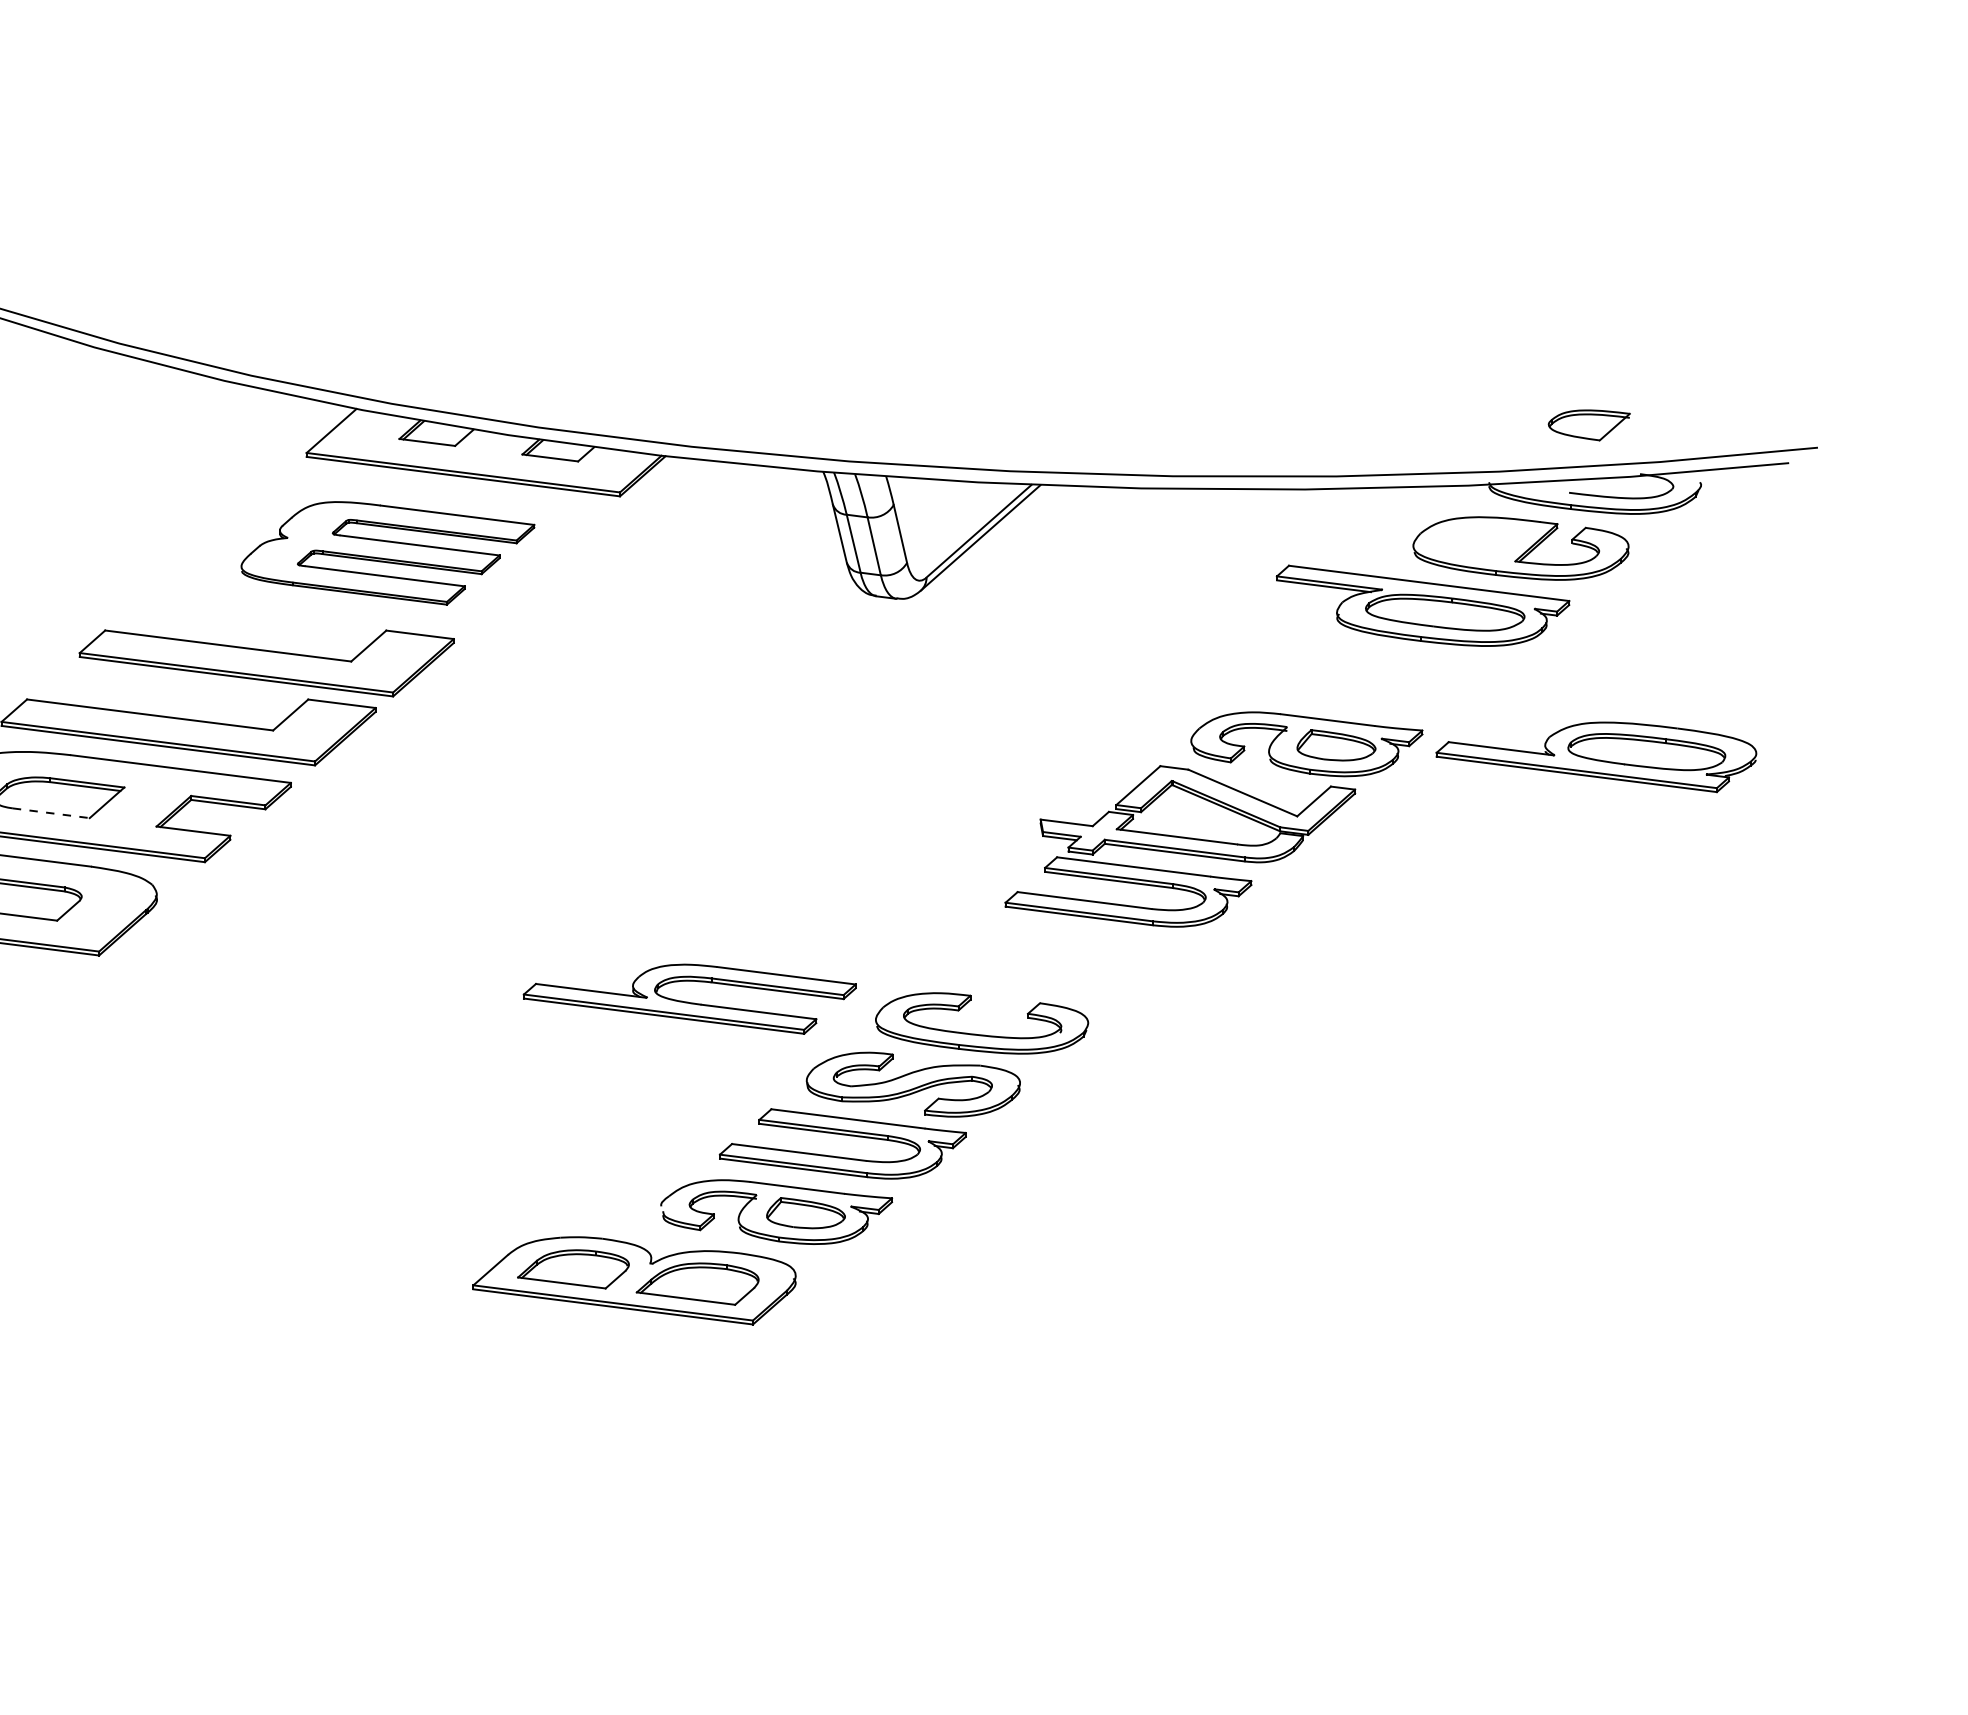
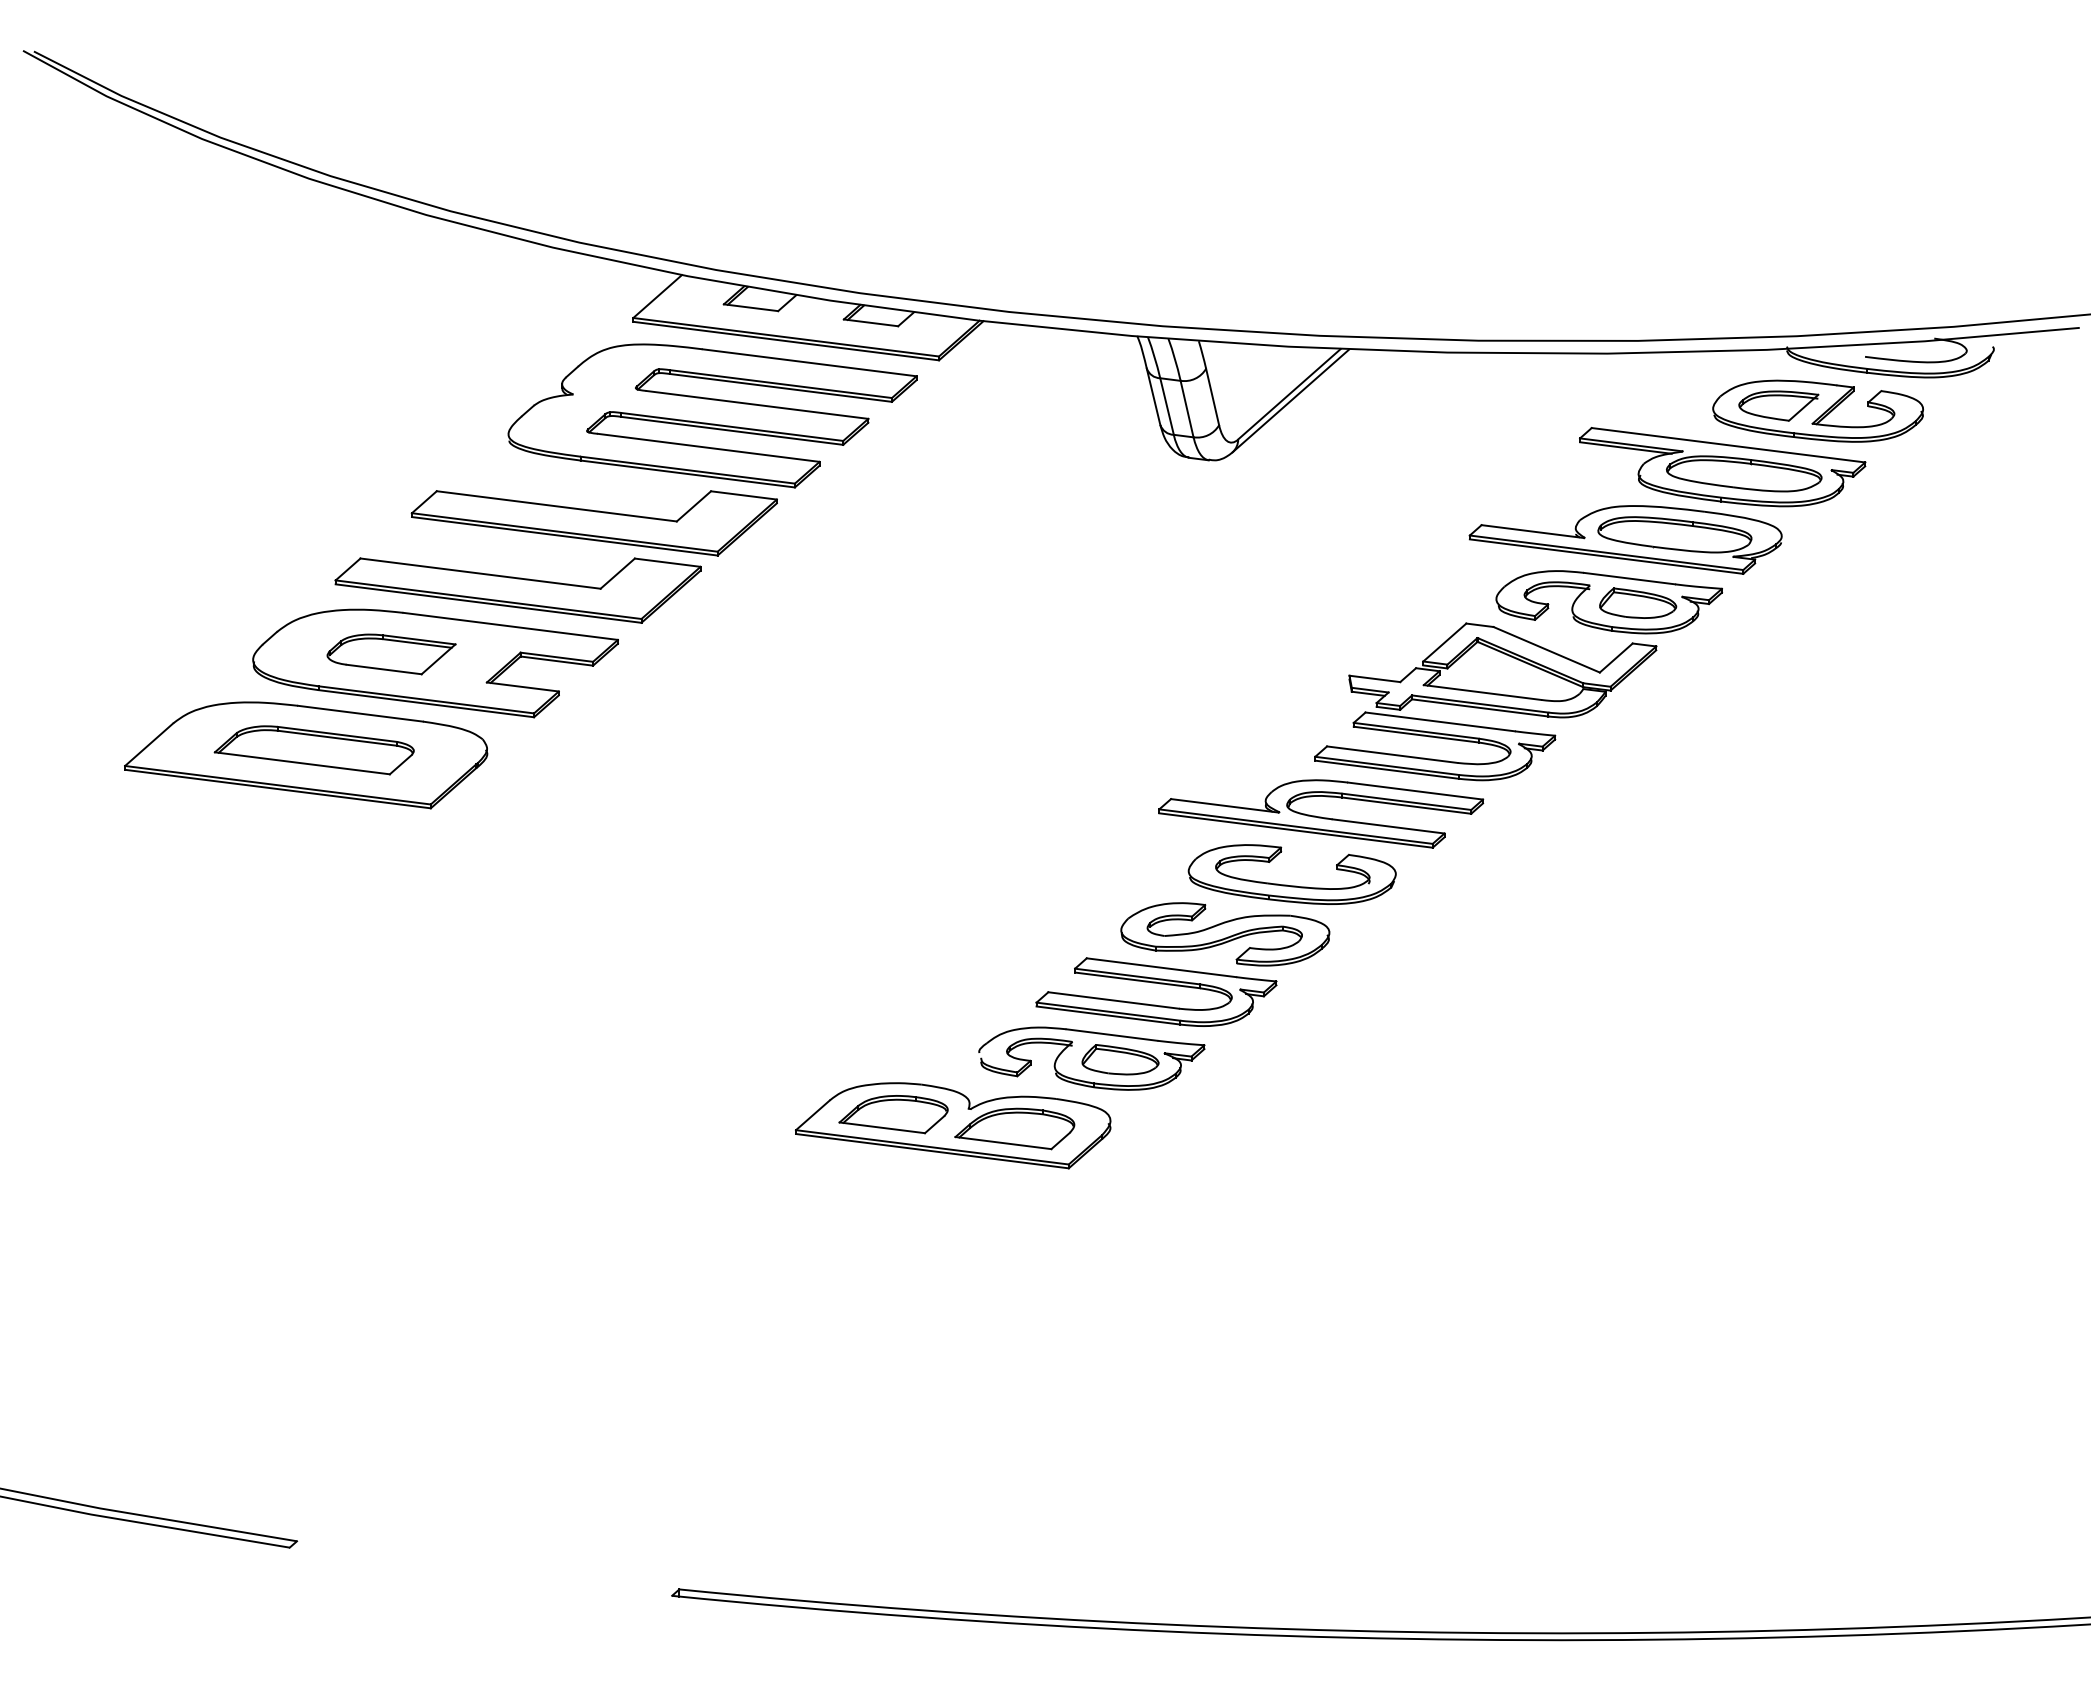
part: (1589, 424) -> (1778, 405), moved
part: (387, 552) -> (712, 415), size x1.43
part: (1596, 756) -> (1625, 539), moved
line: (51, 813) -> (384, 669), dashed -> solid
part: (690, 998) -> (1321, 813), moved

